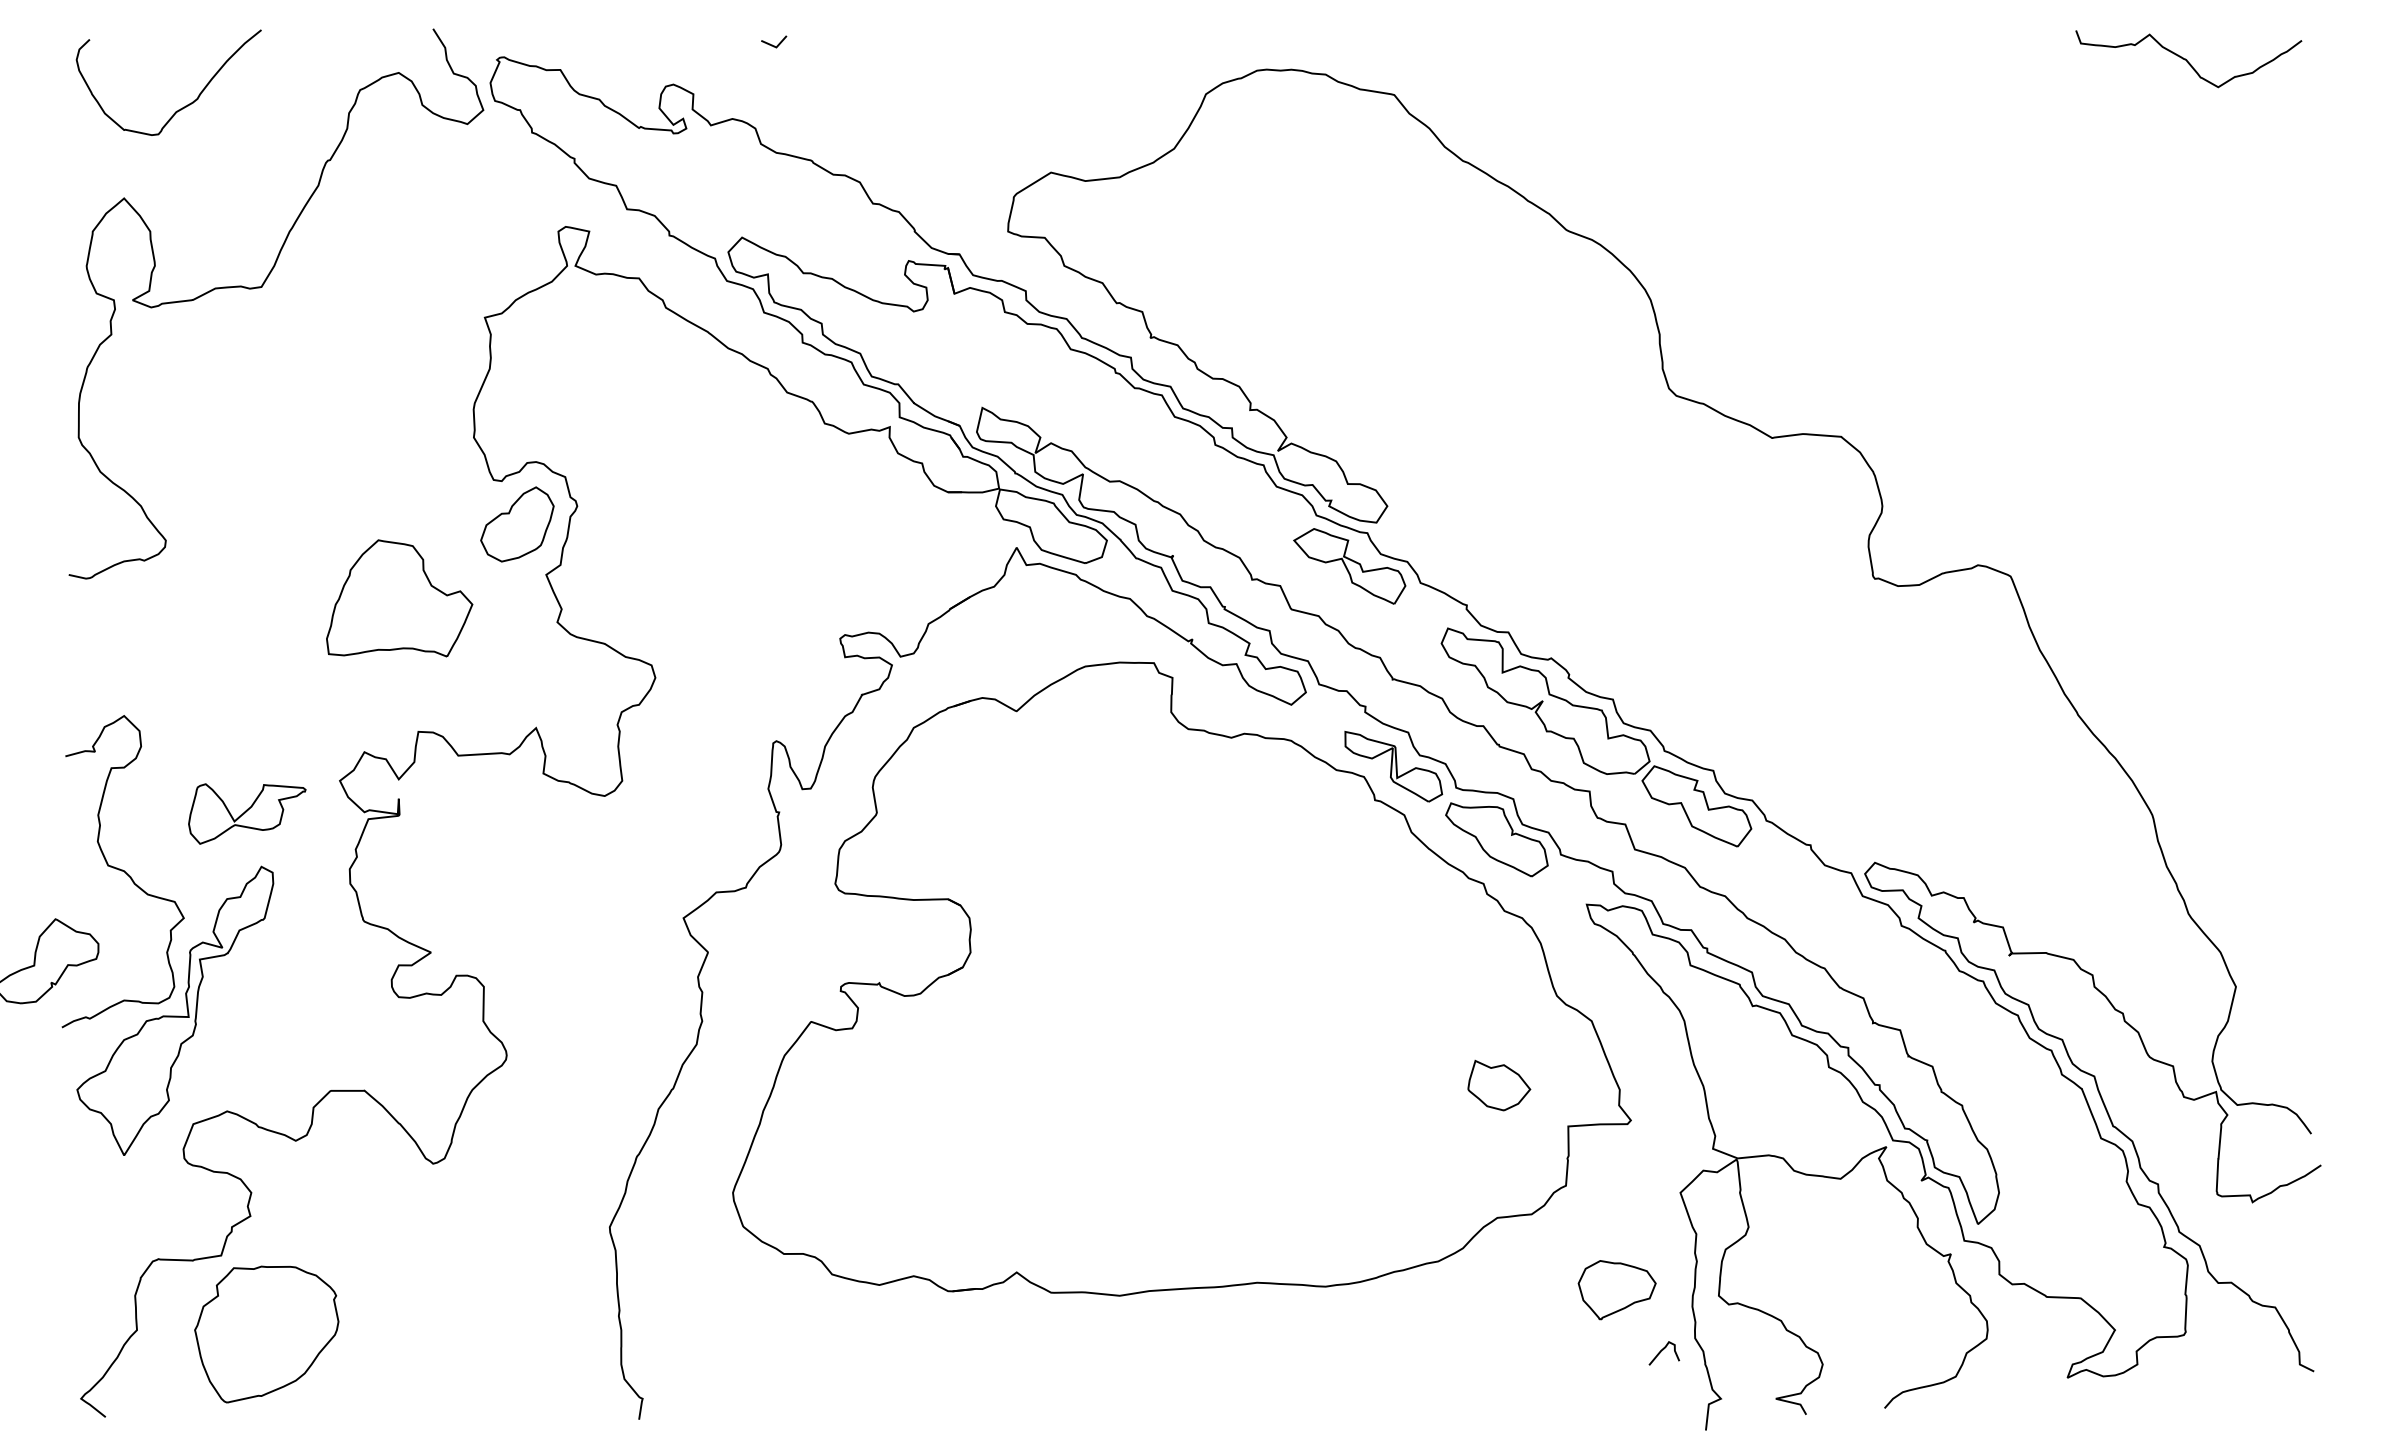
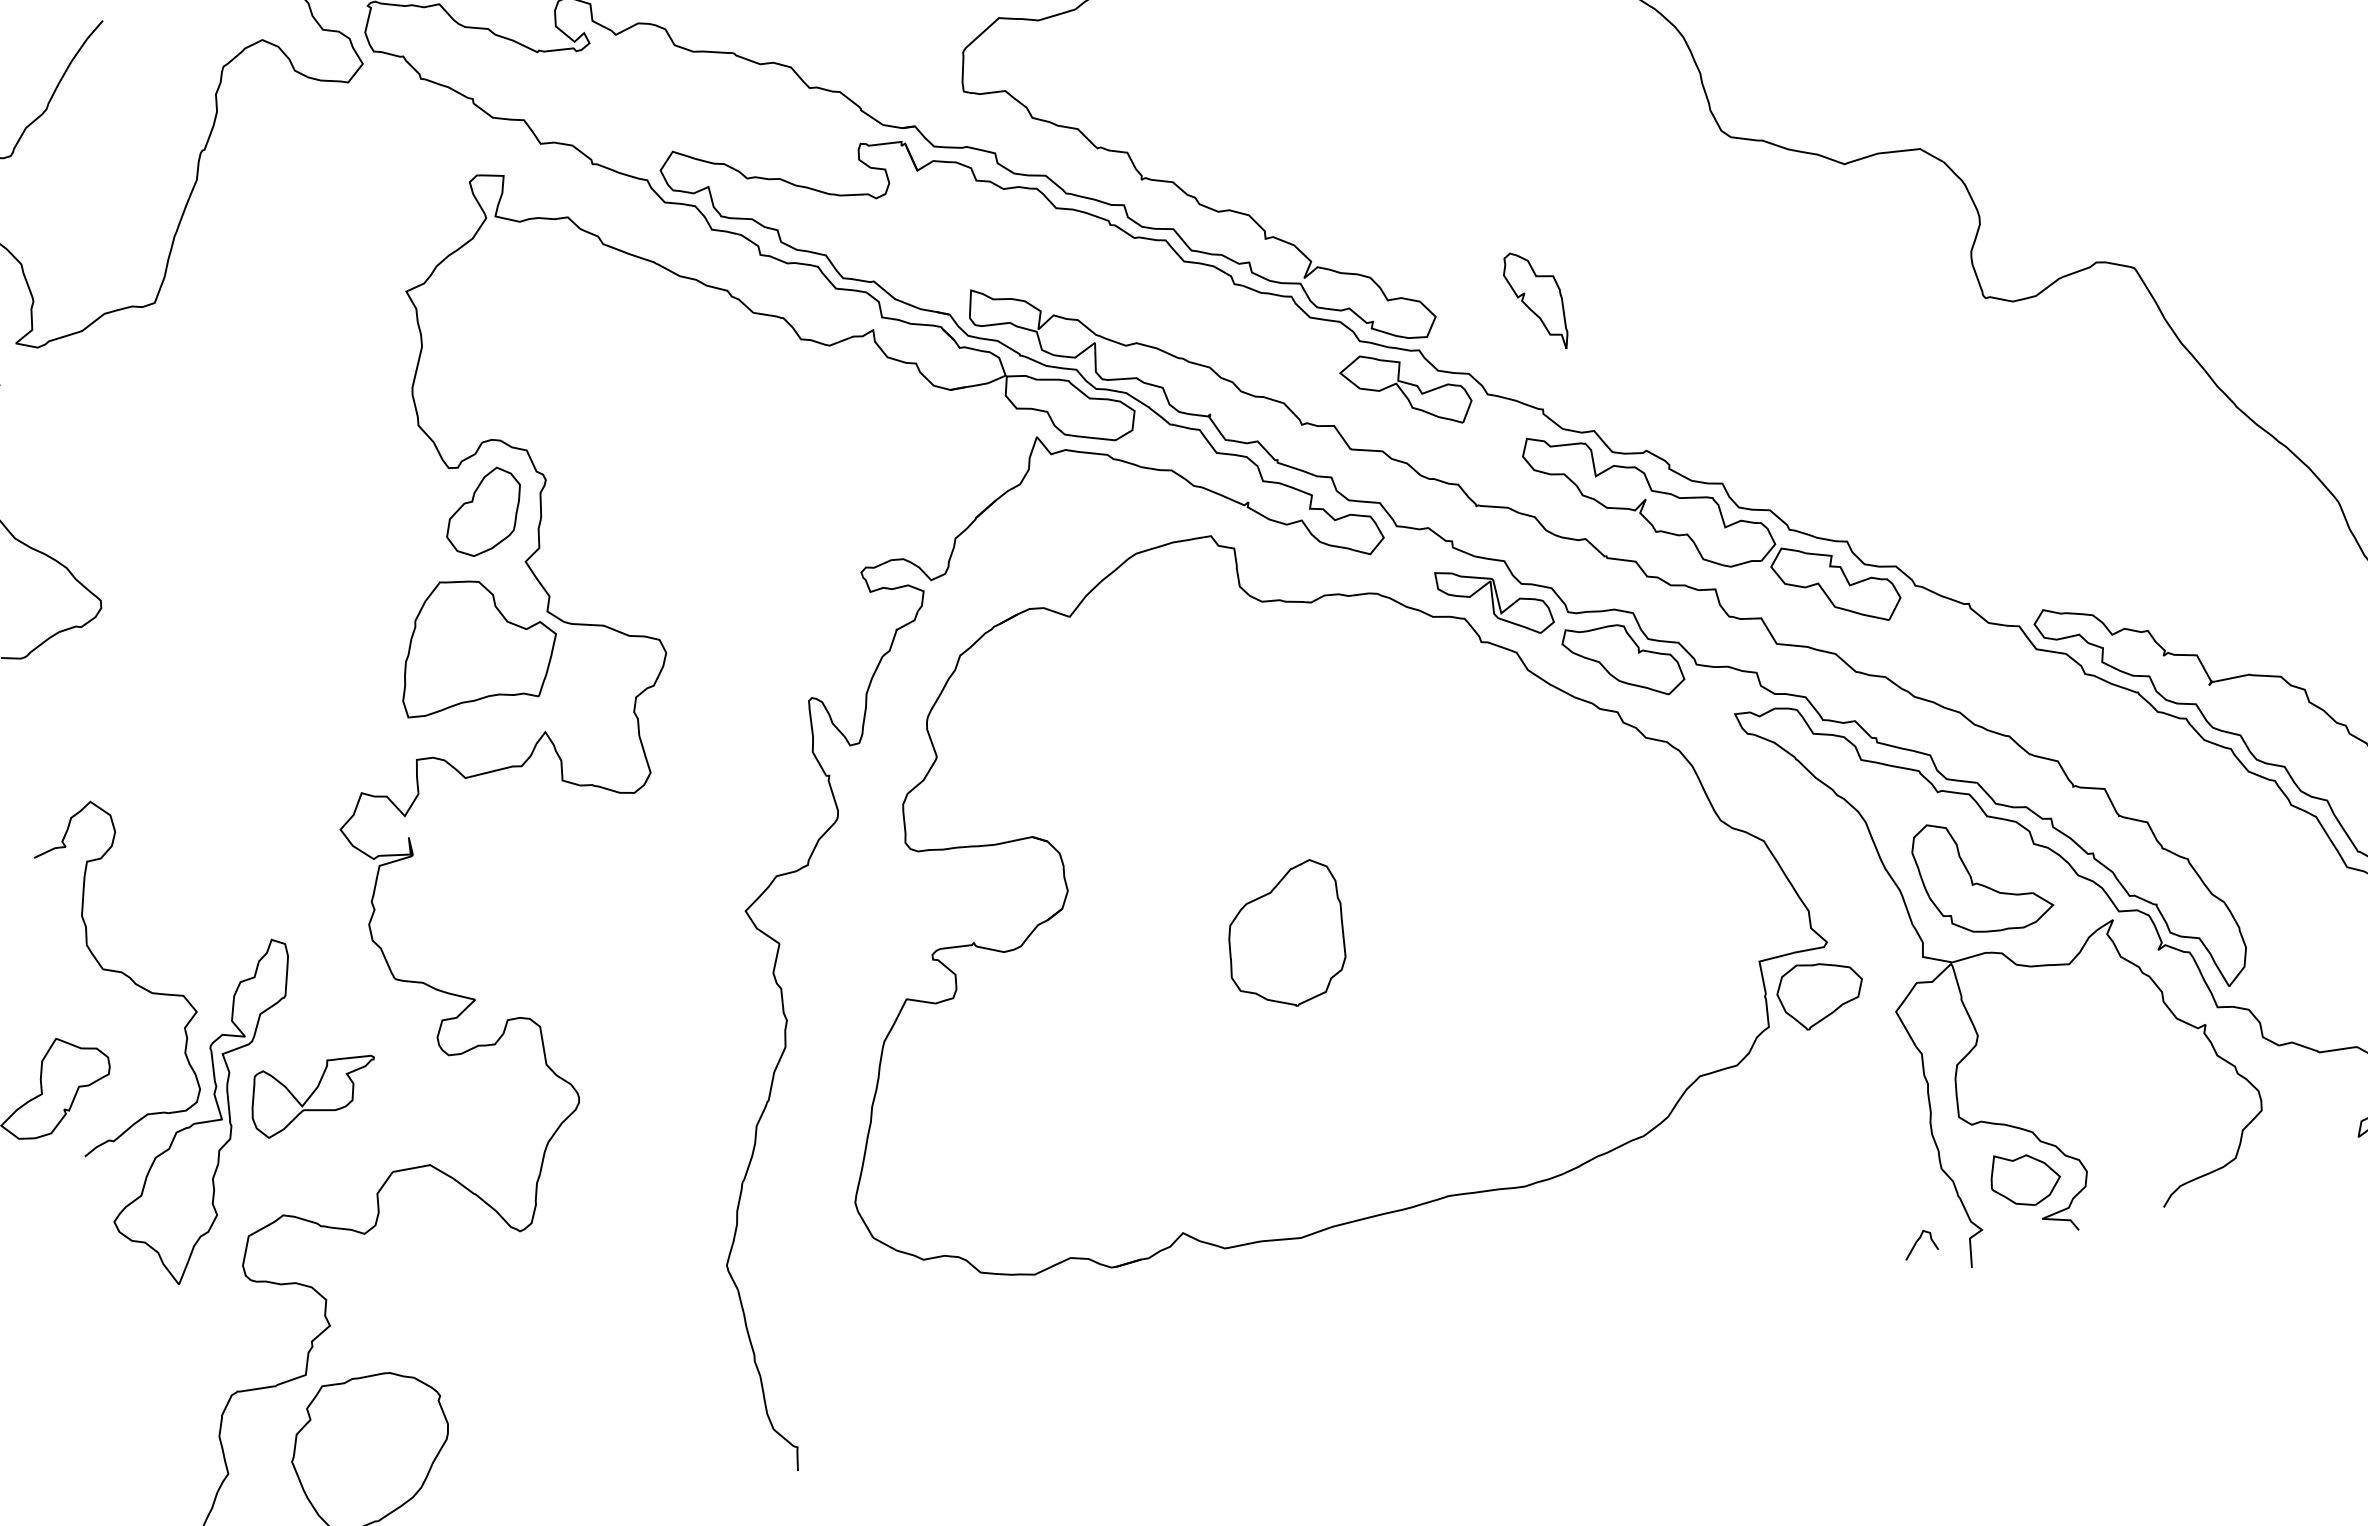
part: (1477, 508) -> (1535, 301), added
part: (399, 598) -> (474, 642), moved
part: (247, 813) -> (314, 1095), moved
part: (1154, 1027) -> (1284, 936), added
part: (1499, 1085) -> (2025, 1178), moved
part: (1775, 1093) -> (1980, 883), added
part: (1616, 1290) -> (1820, 994), moved
curve: (1663, 1350) -> (1918, 1241), moved

